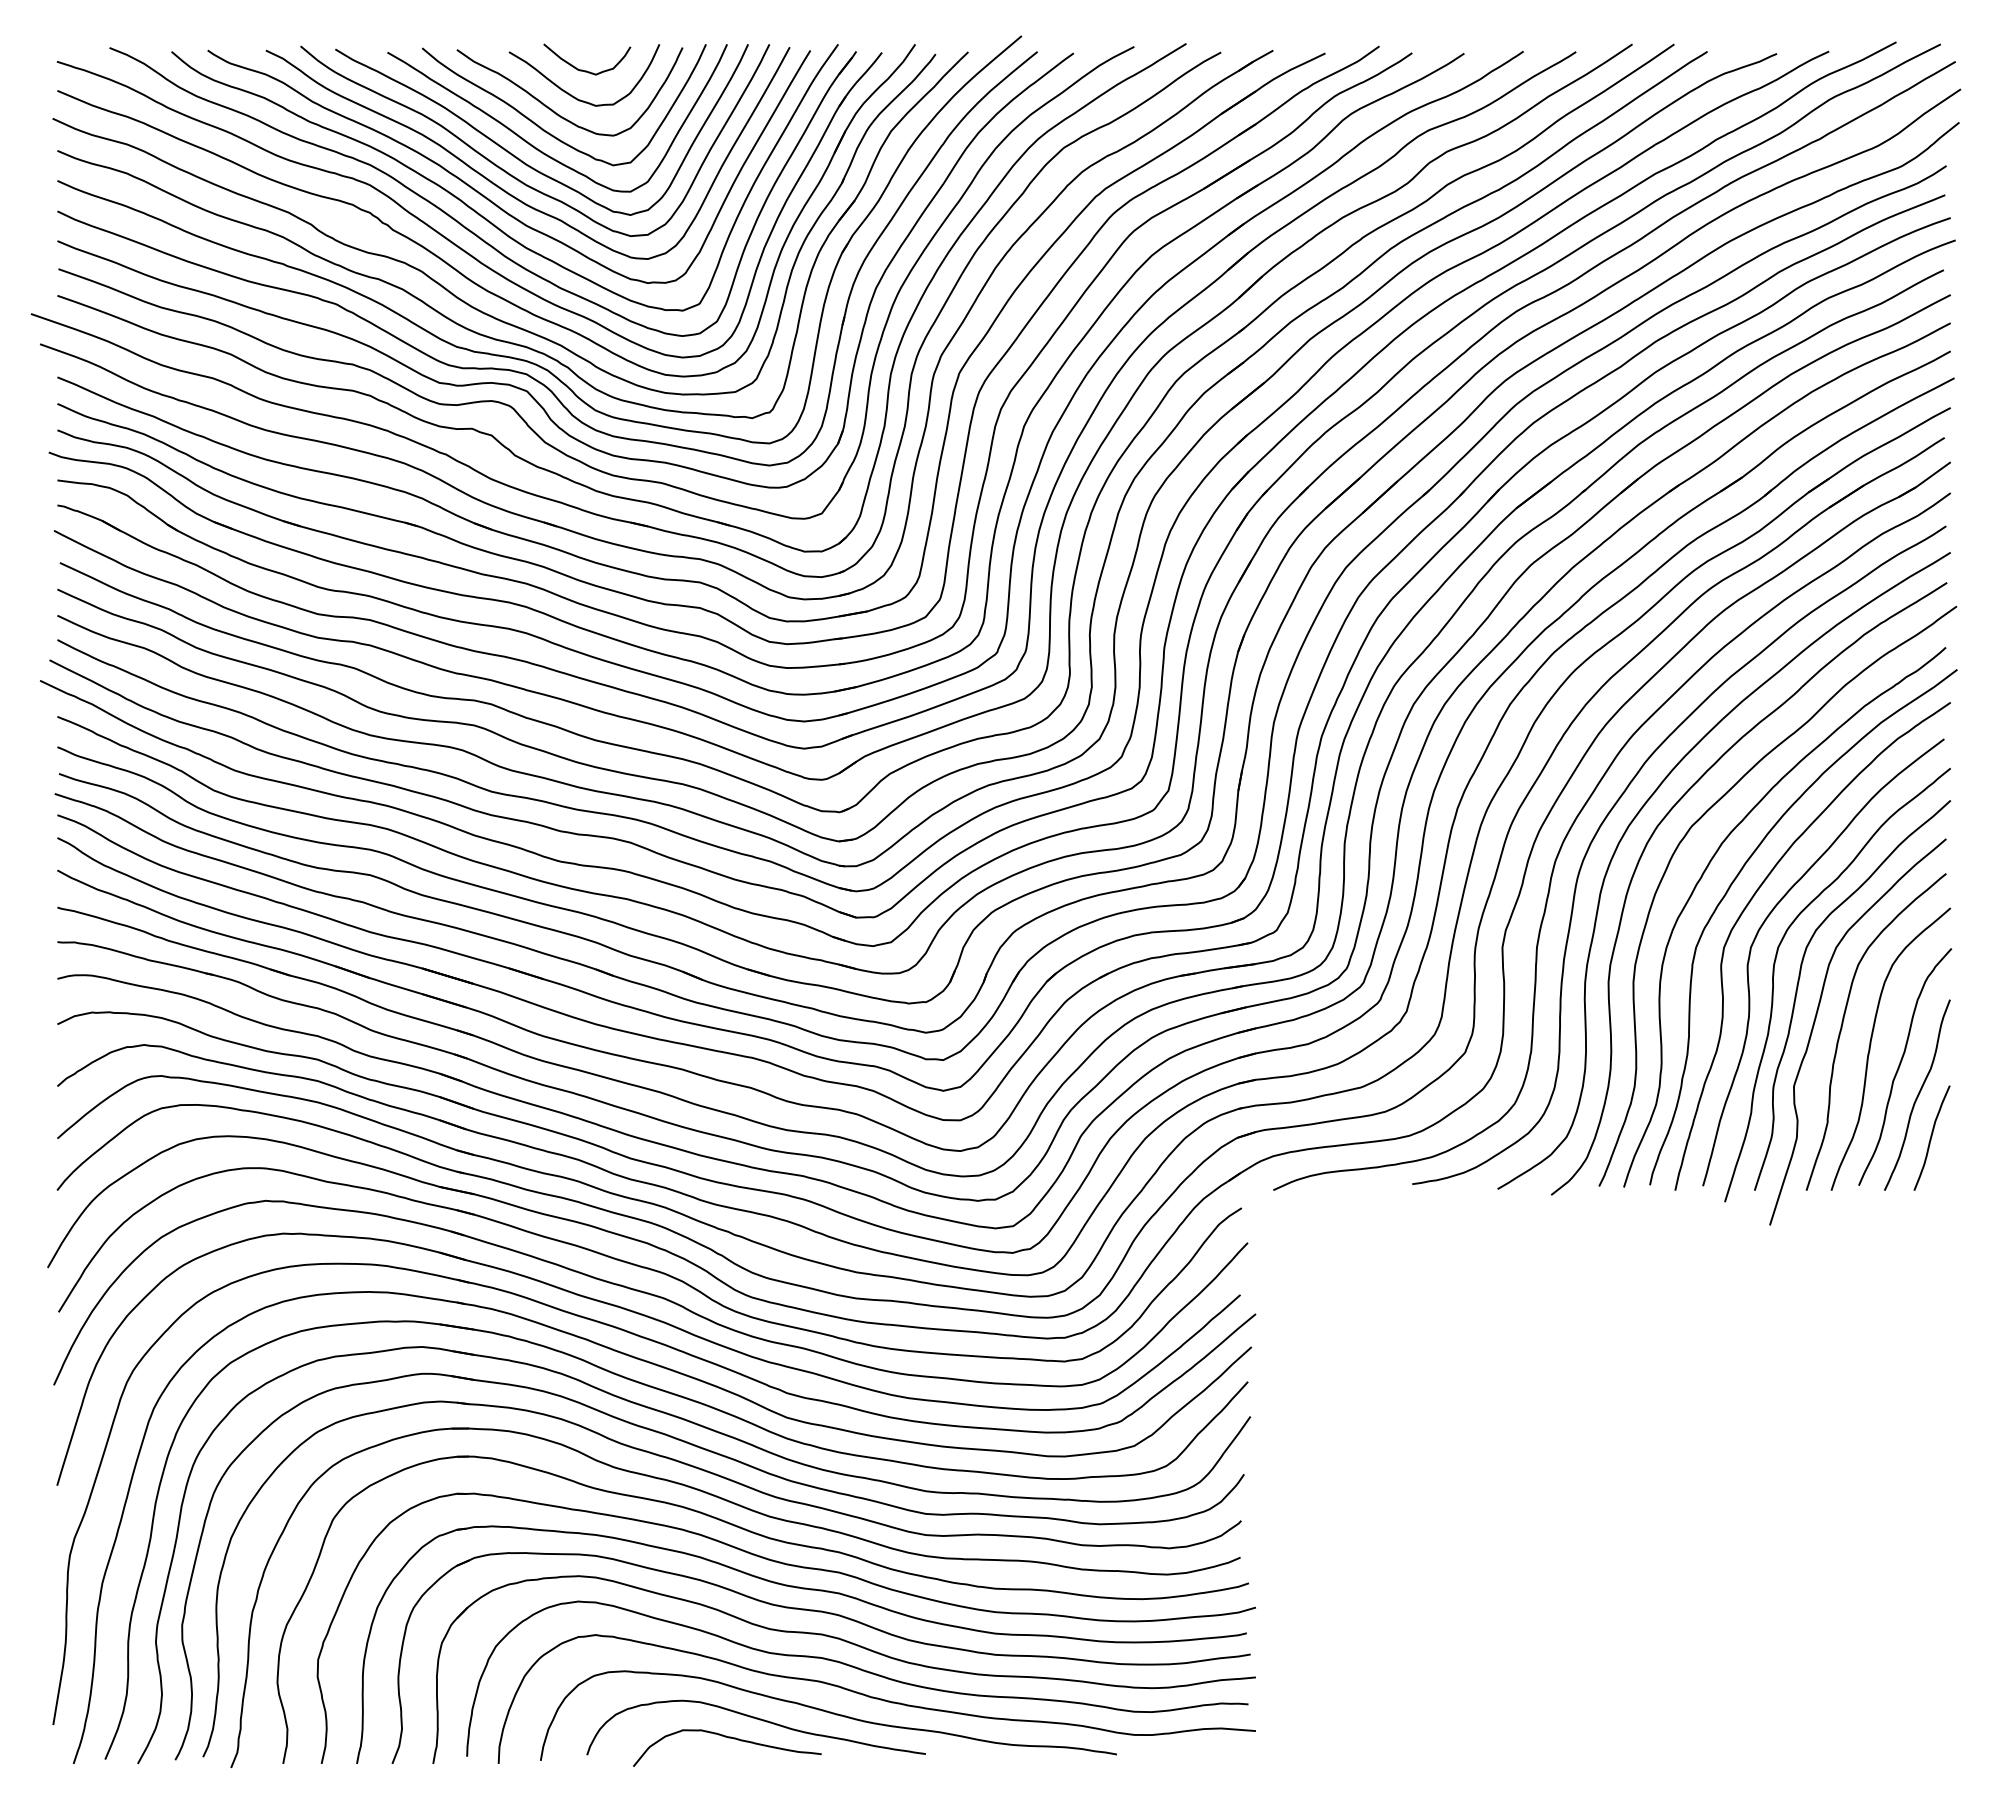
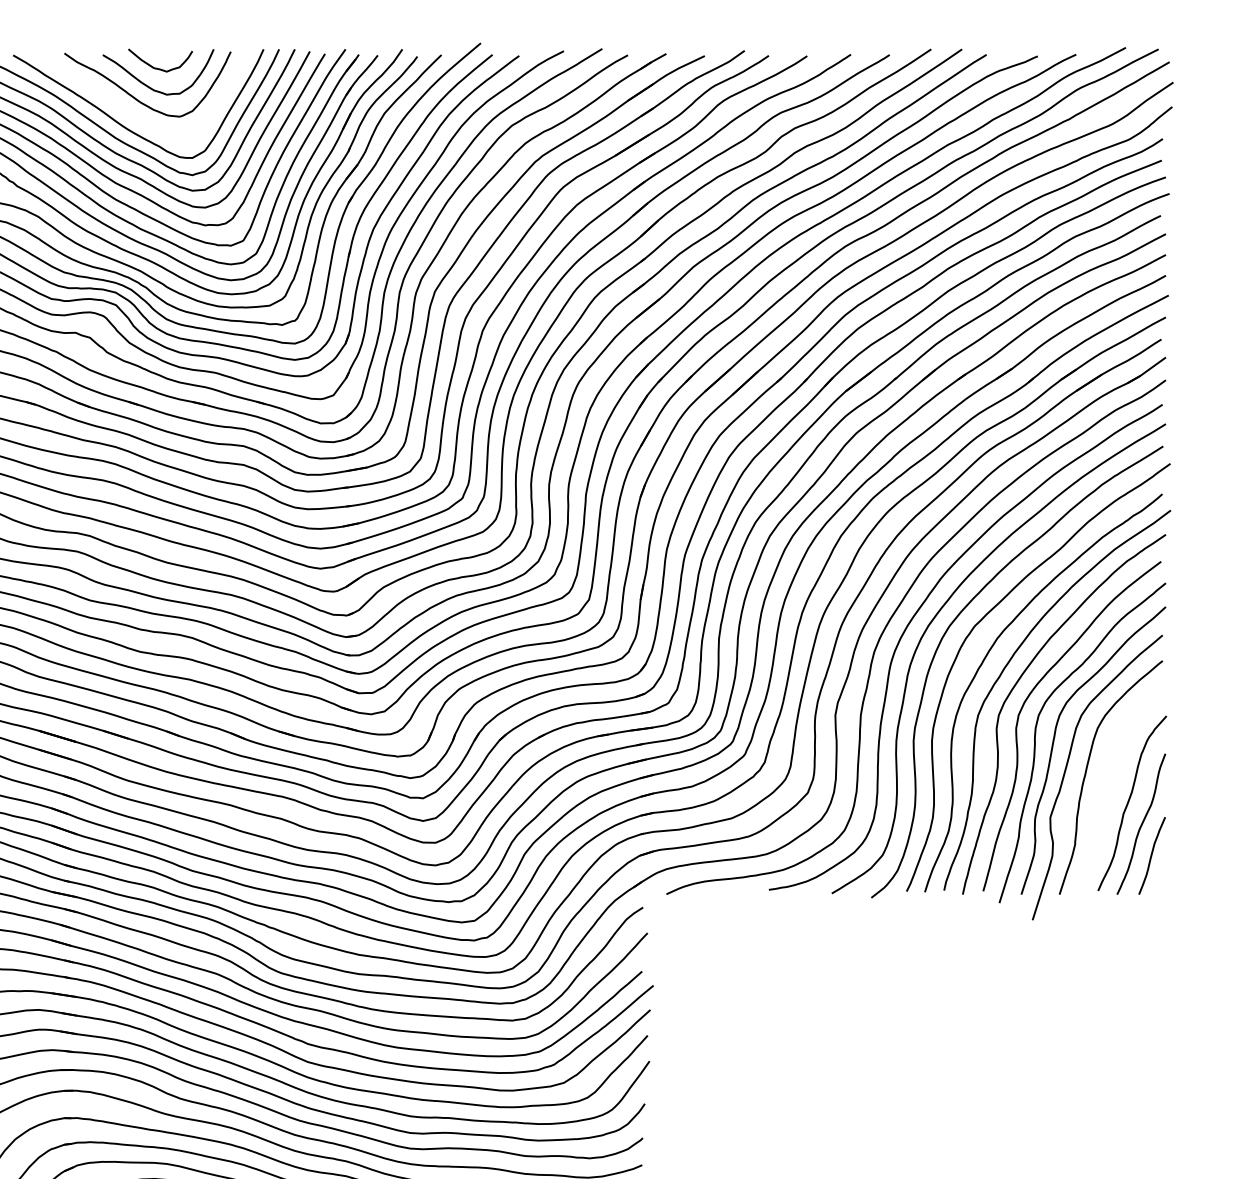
curve: (549, 132) -> (132, 114), removed
curve: (1871, 1044) -> (1107, 786), removed

